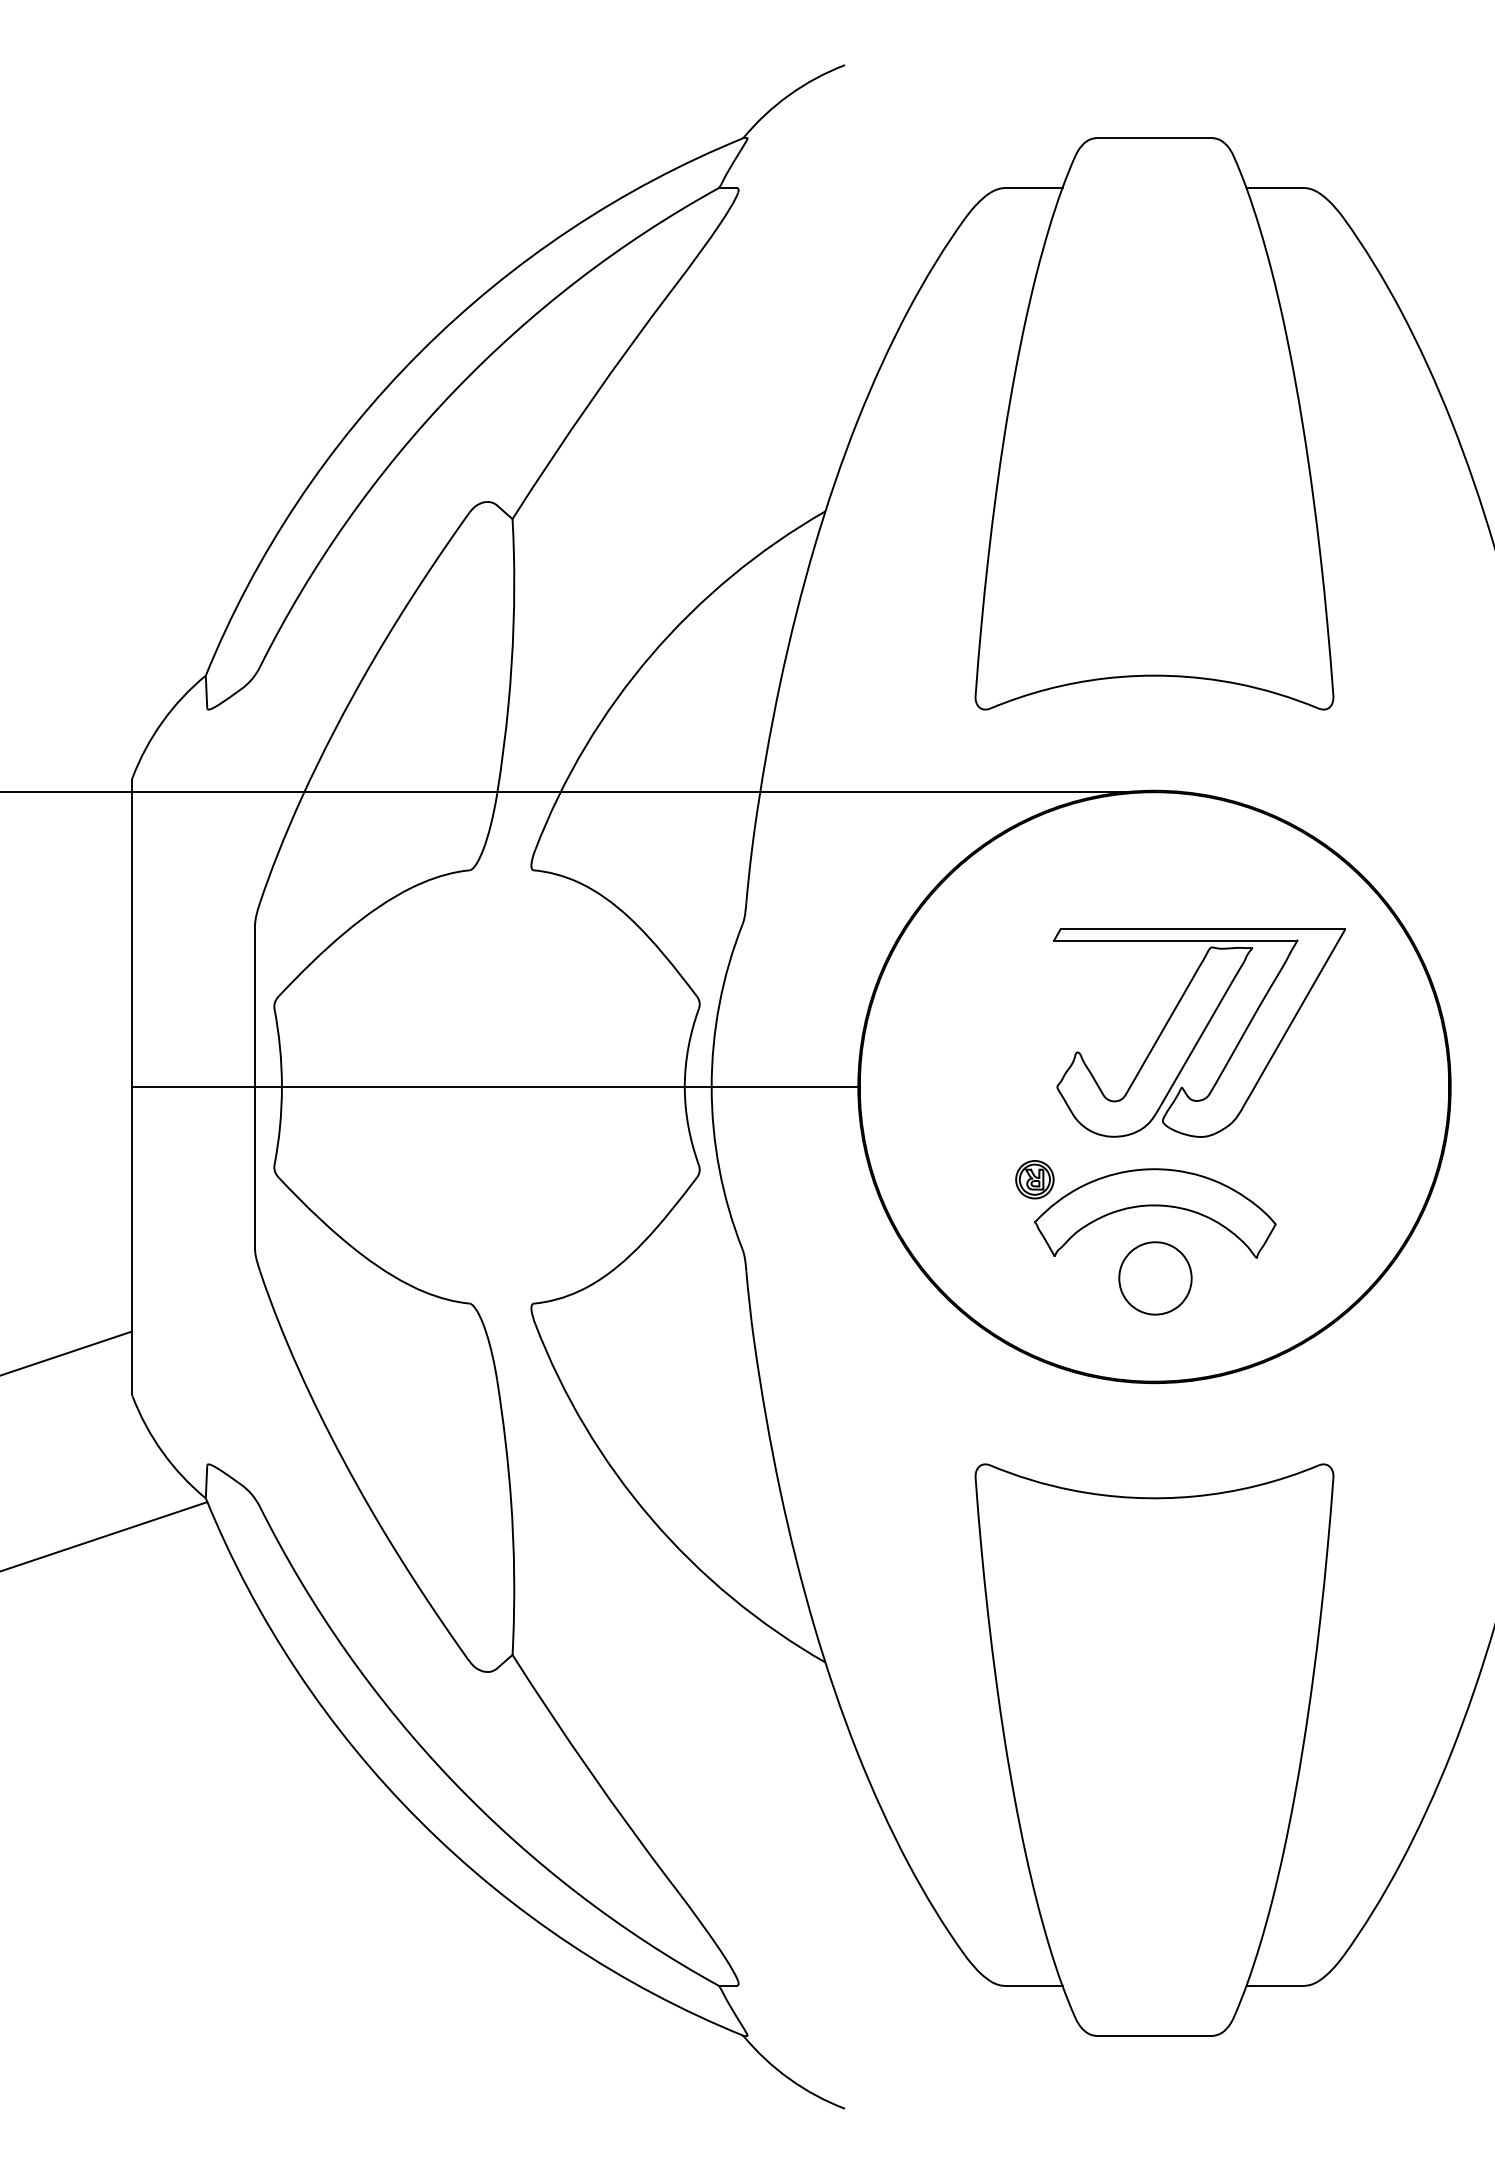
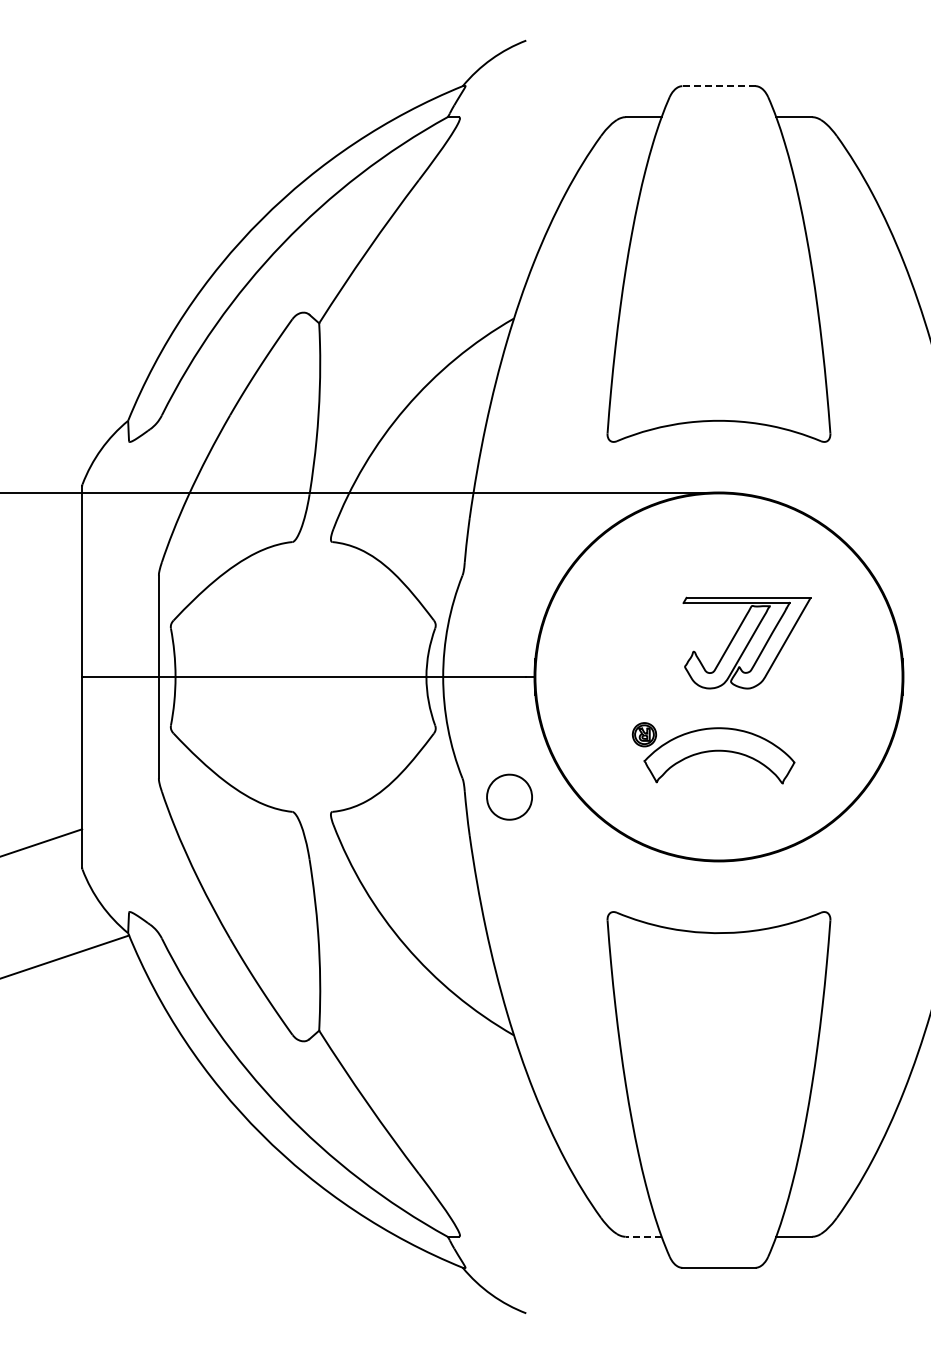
line: (1153, 138) -> (718, 86), solid -> dashed
part: (1198, 1031) -> (746, 642), size x0.7
part: (1155, 1277) -> (509, 796), moved
line: (1033, 1985) -> (643, 1236), solid -> dashed

